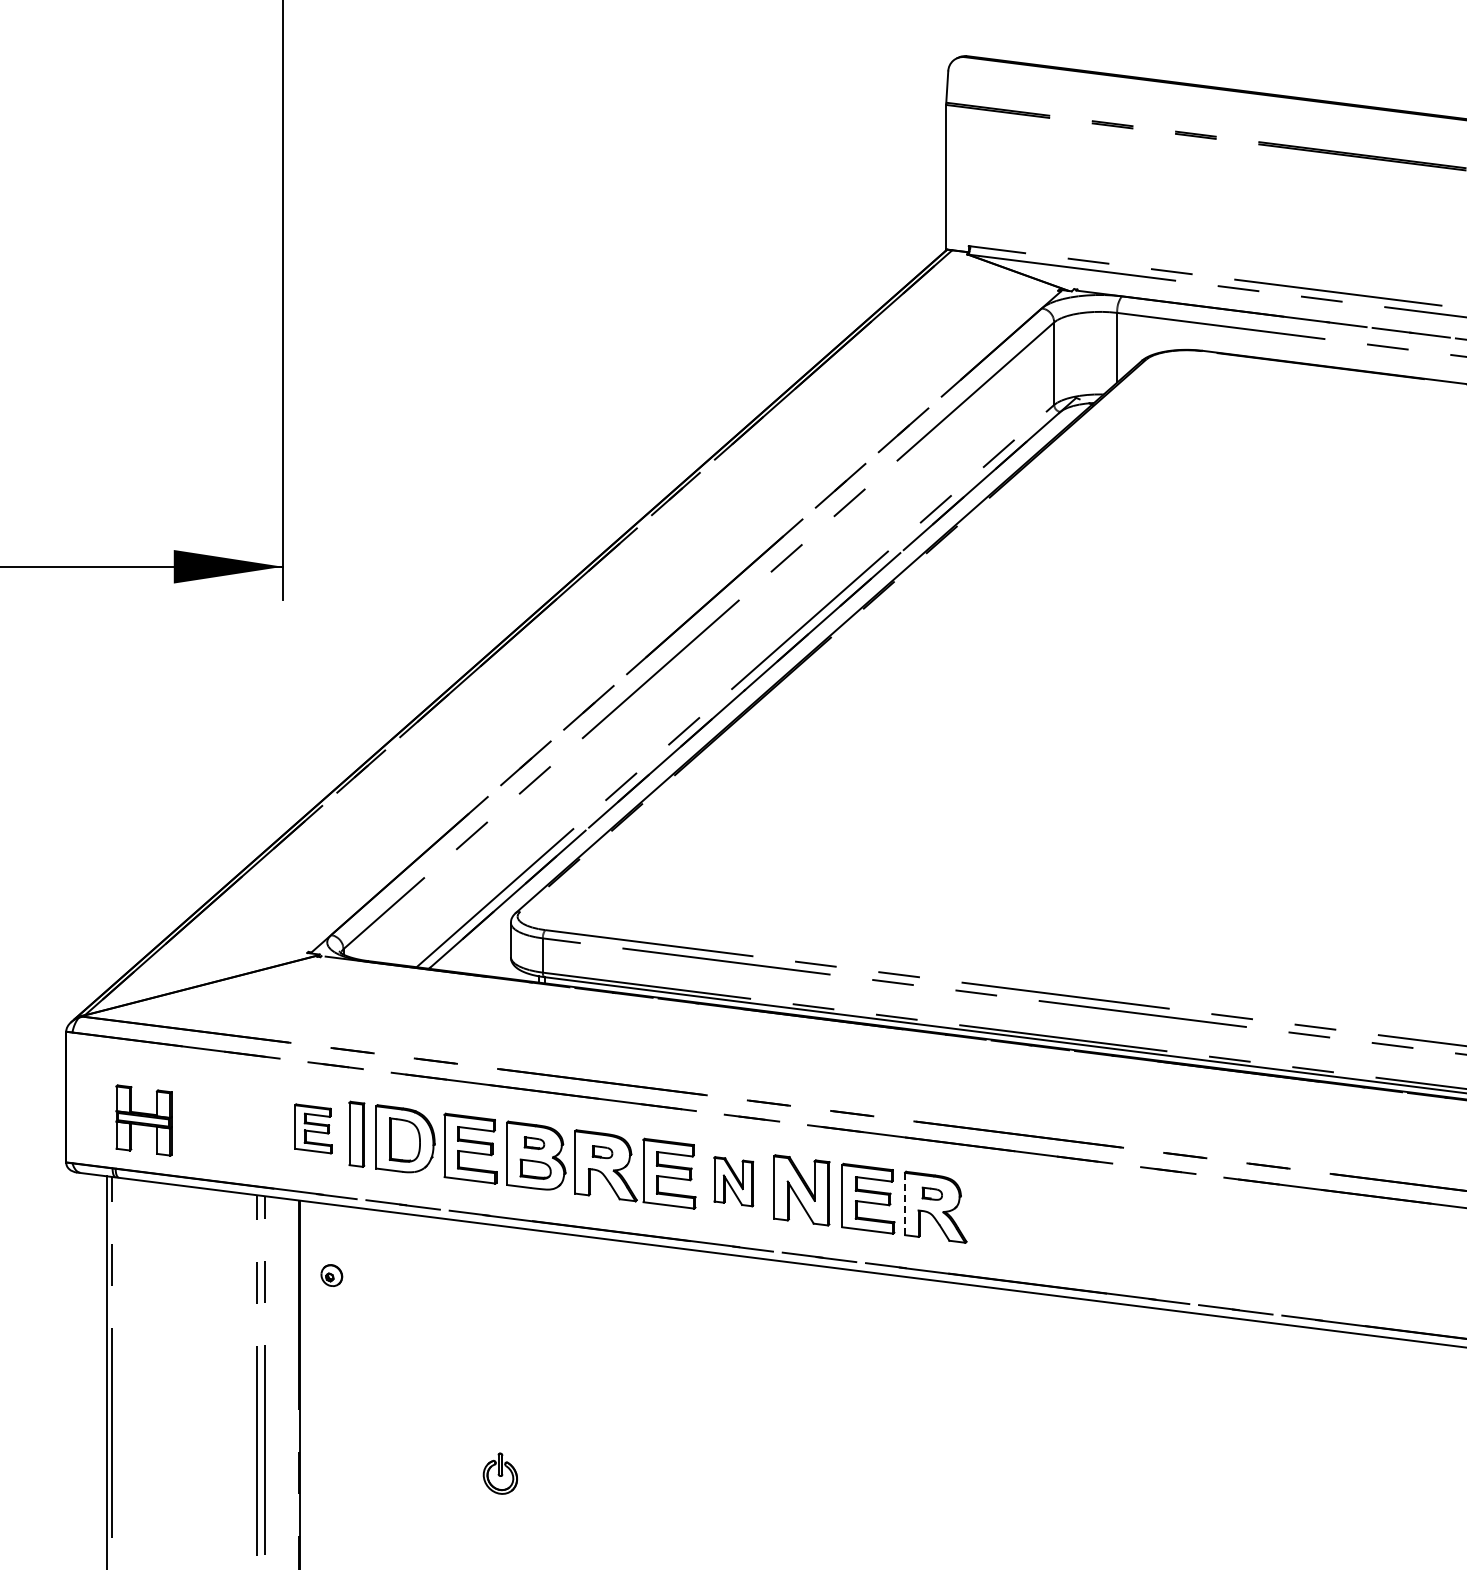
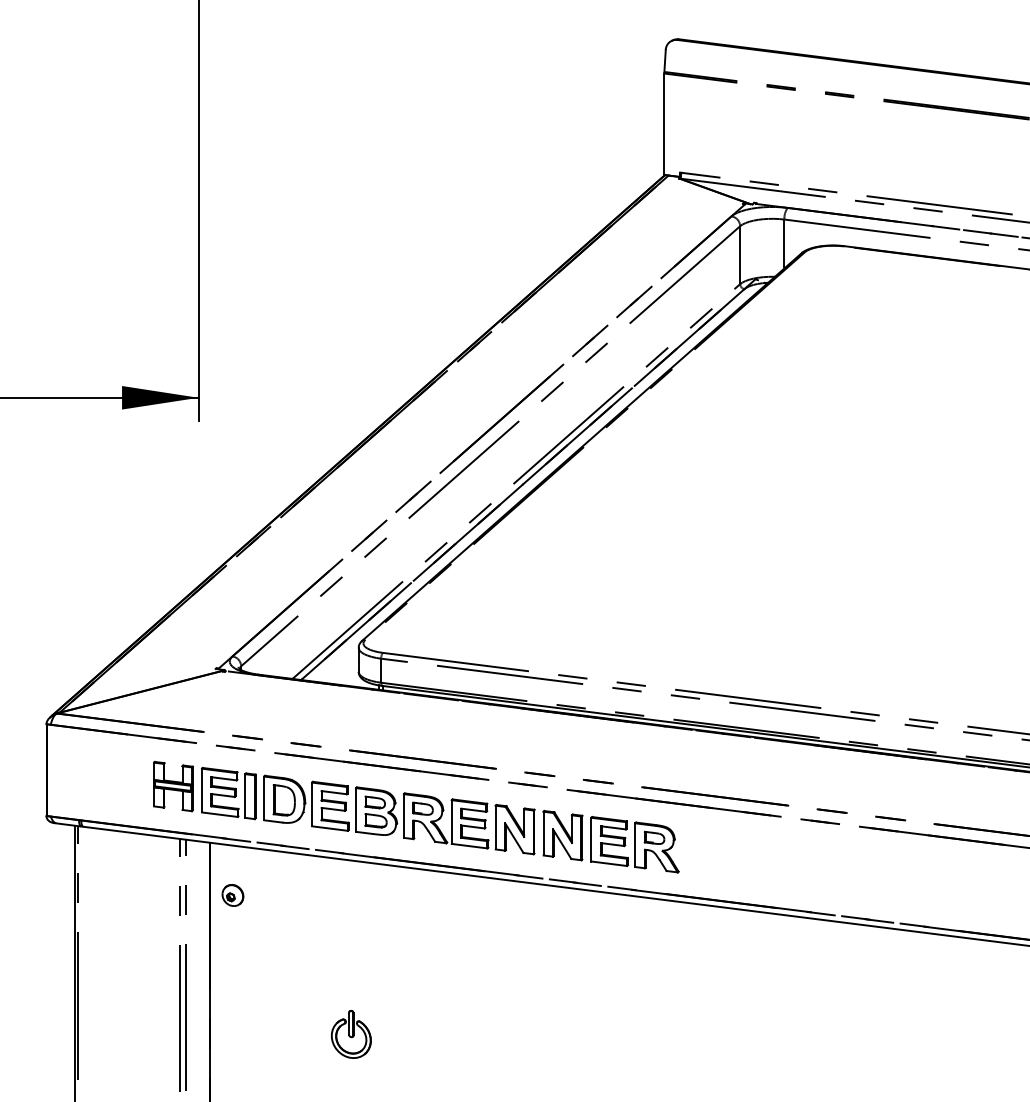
part: (143, 1120) -> (173, 786), moved
part: (313, 1128) -> (220, 792), size x1.43
part: (534, 1142) -> (375, 802), size x1.43
part: (602, 1151) -> (423, 808), size x1.43
part: (733, 1181) -> (515, 829), size x1.43
part: (932, 1193) -> (654, 837), size x1.43
line: (905, 1203) -> (635, 844), dashed -> solid
part: (331, 1275) -> (232, 895), size x1.43
part: (500, 1473) -> (351, 1034), size x1.67

